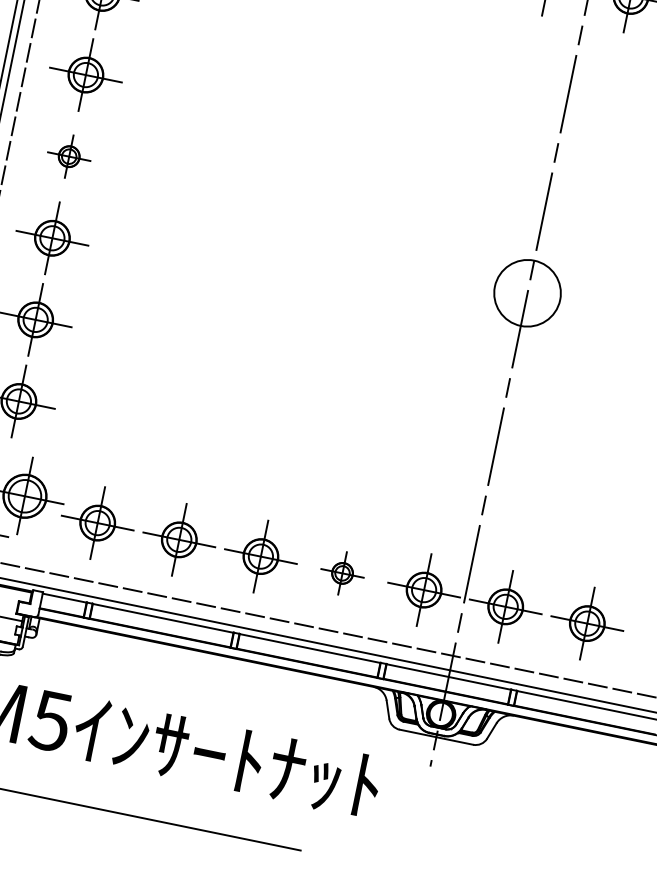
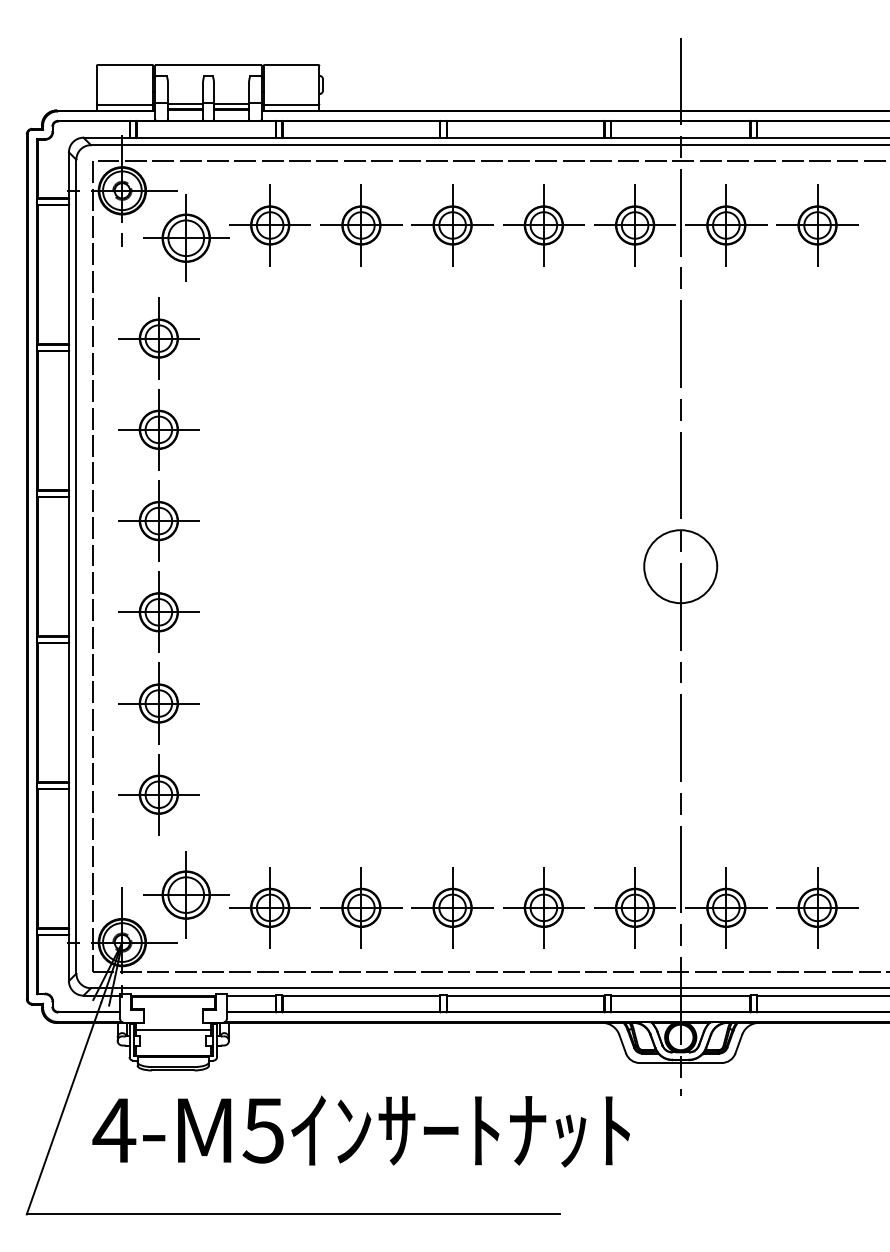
part: (68, 156) -> (158, 520), size x1.67
part: (342, 572) -> (543, 907), size x1.67

